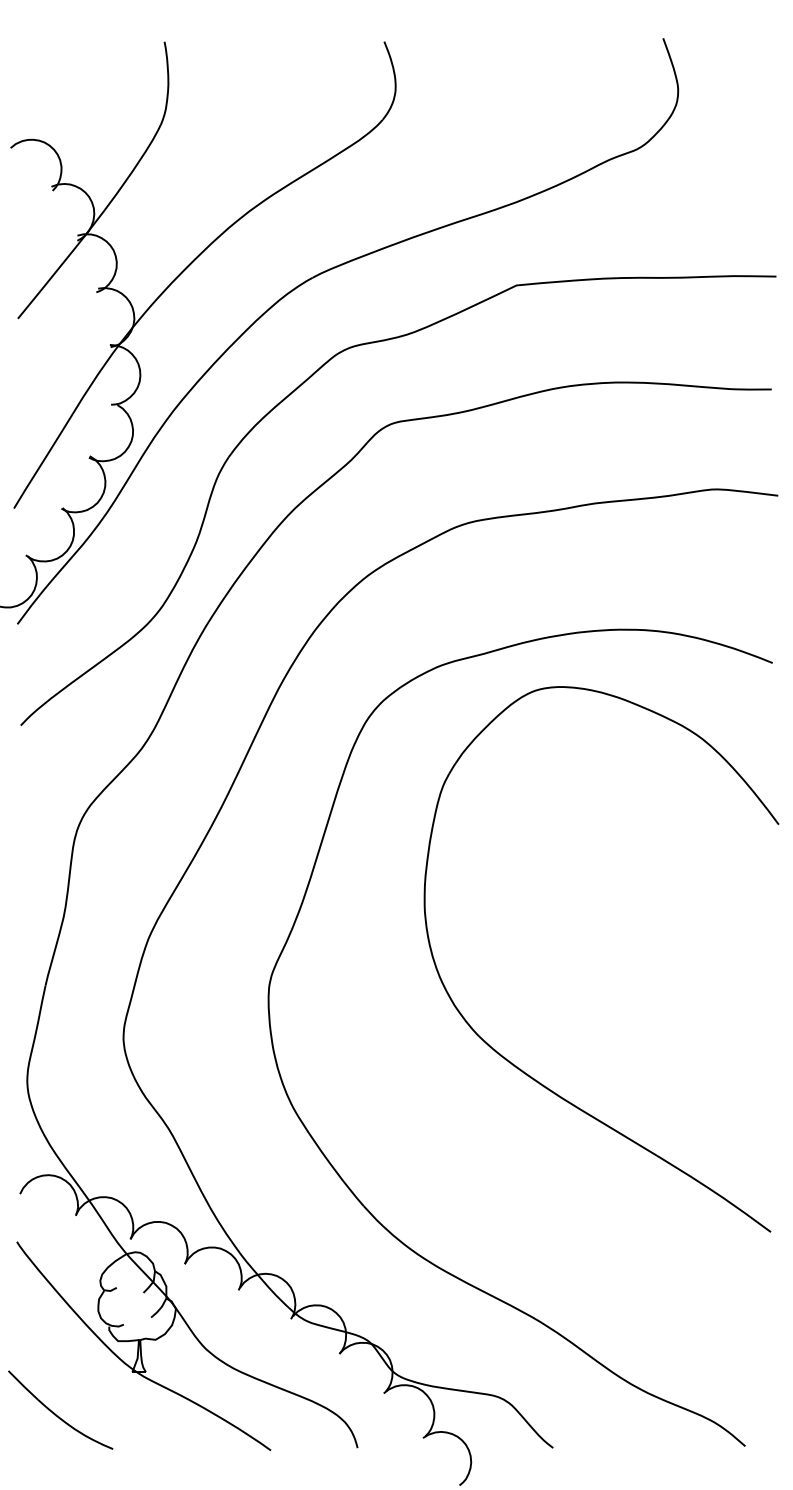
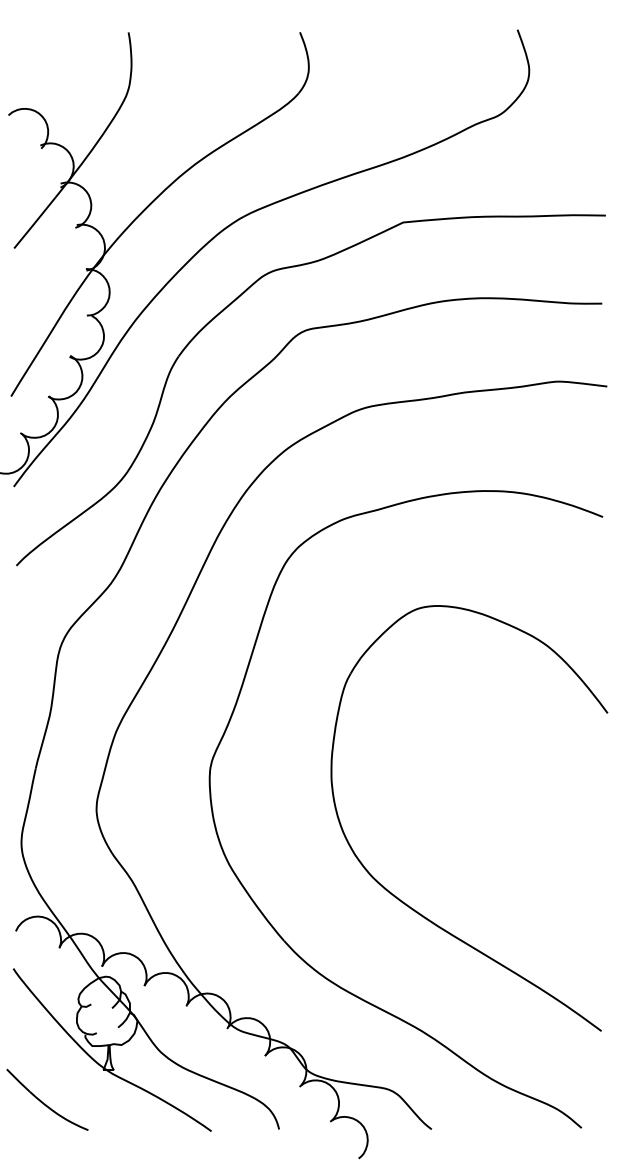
part: (520, 1068) -> (406, 903), moved

